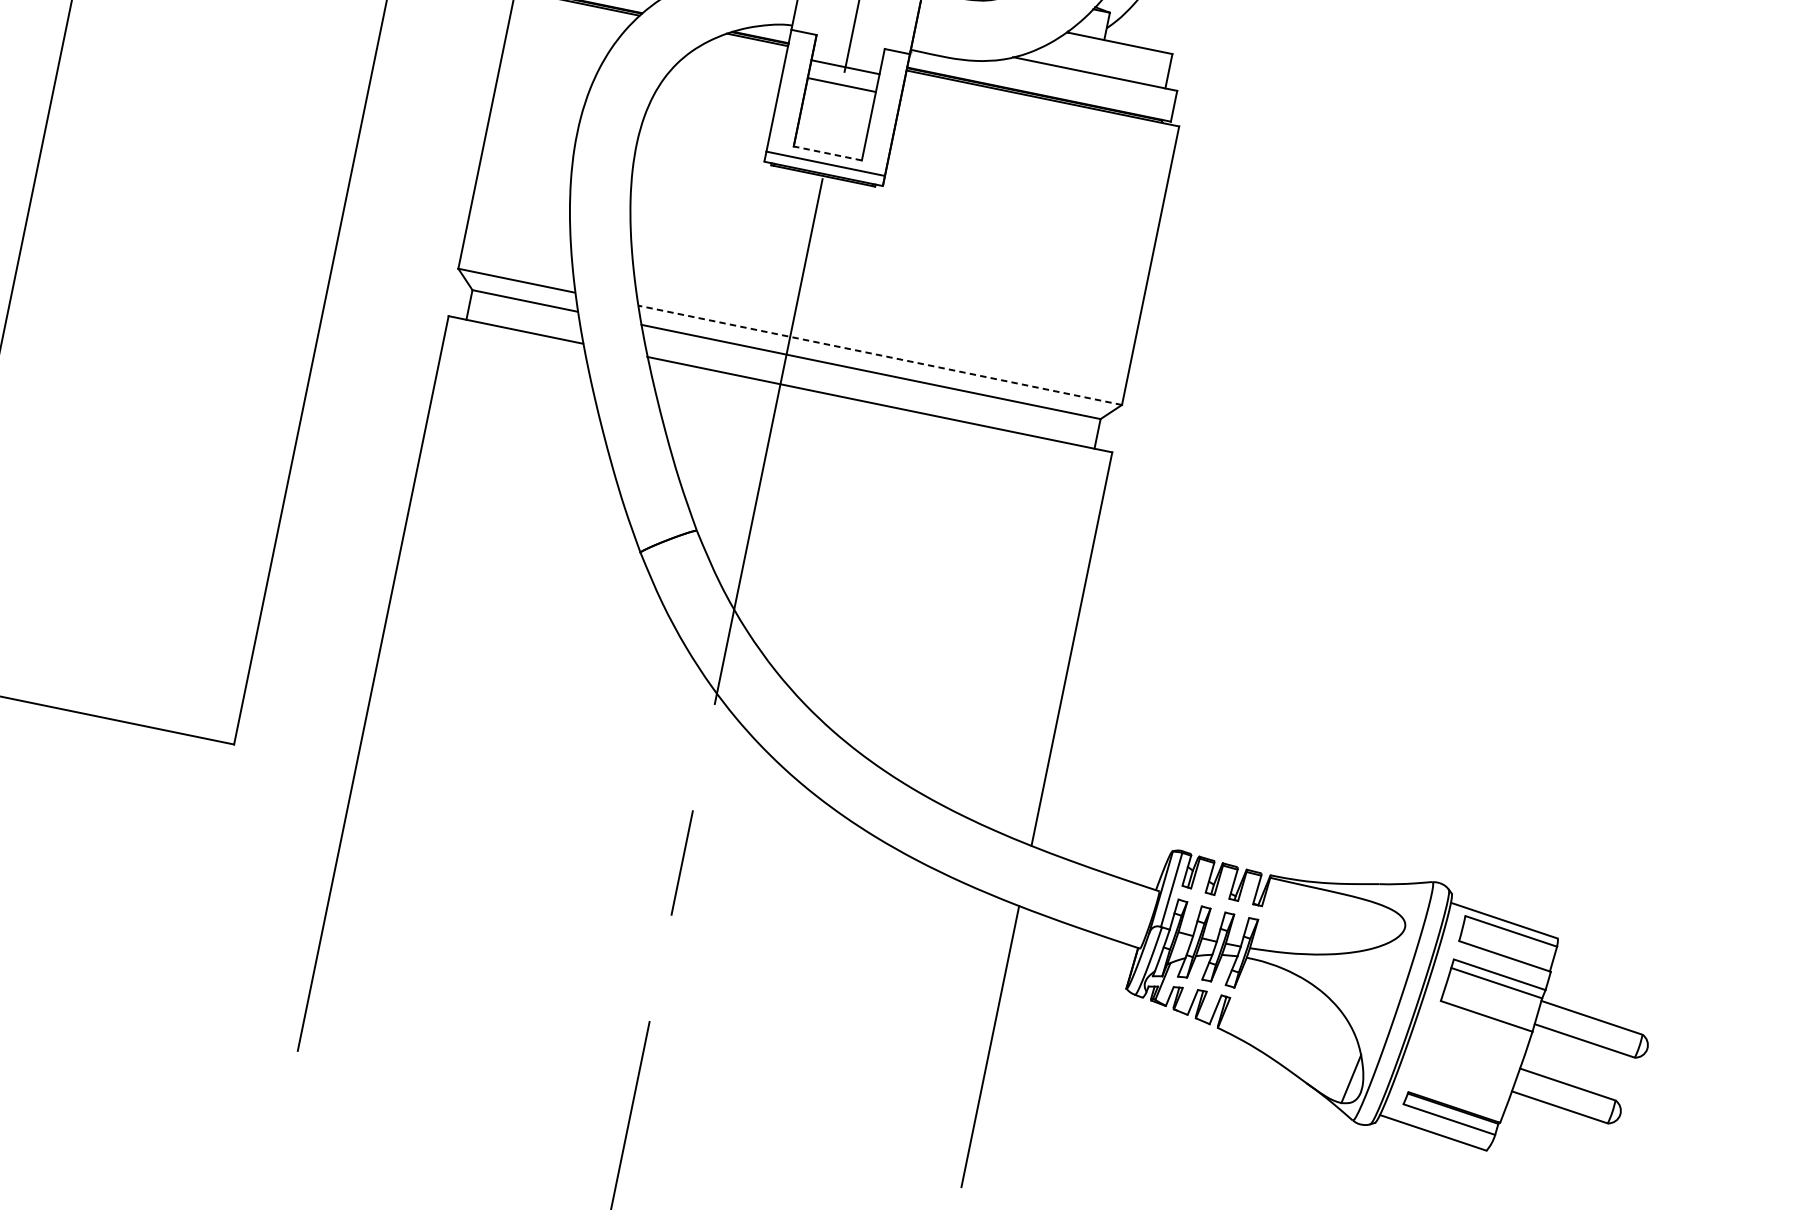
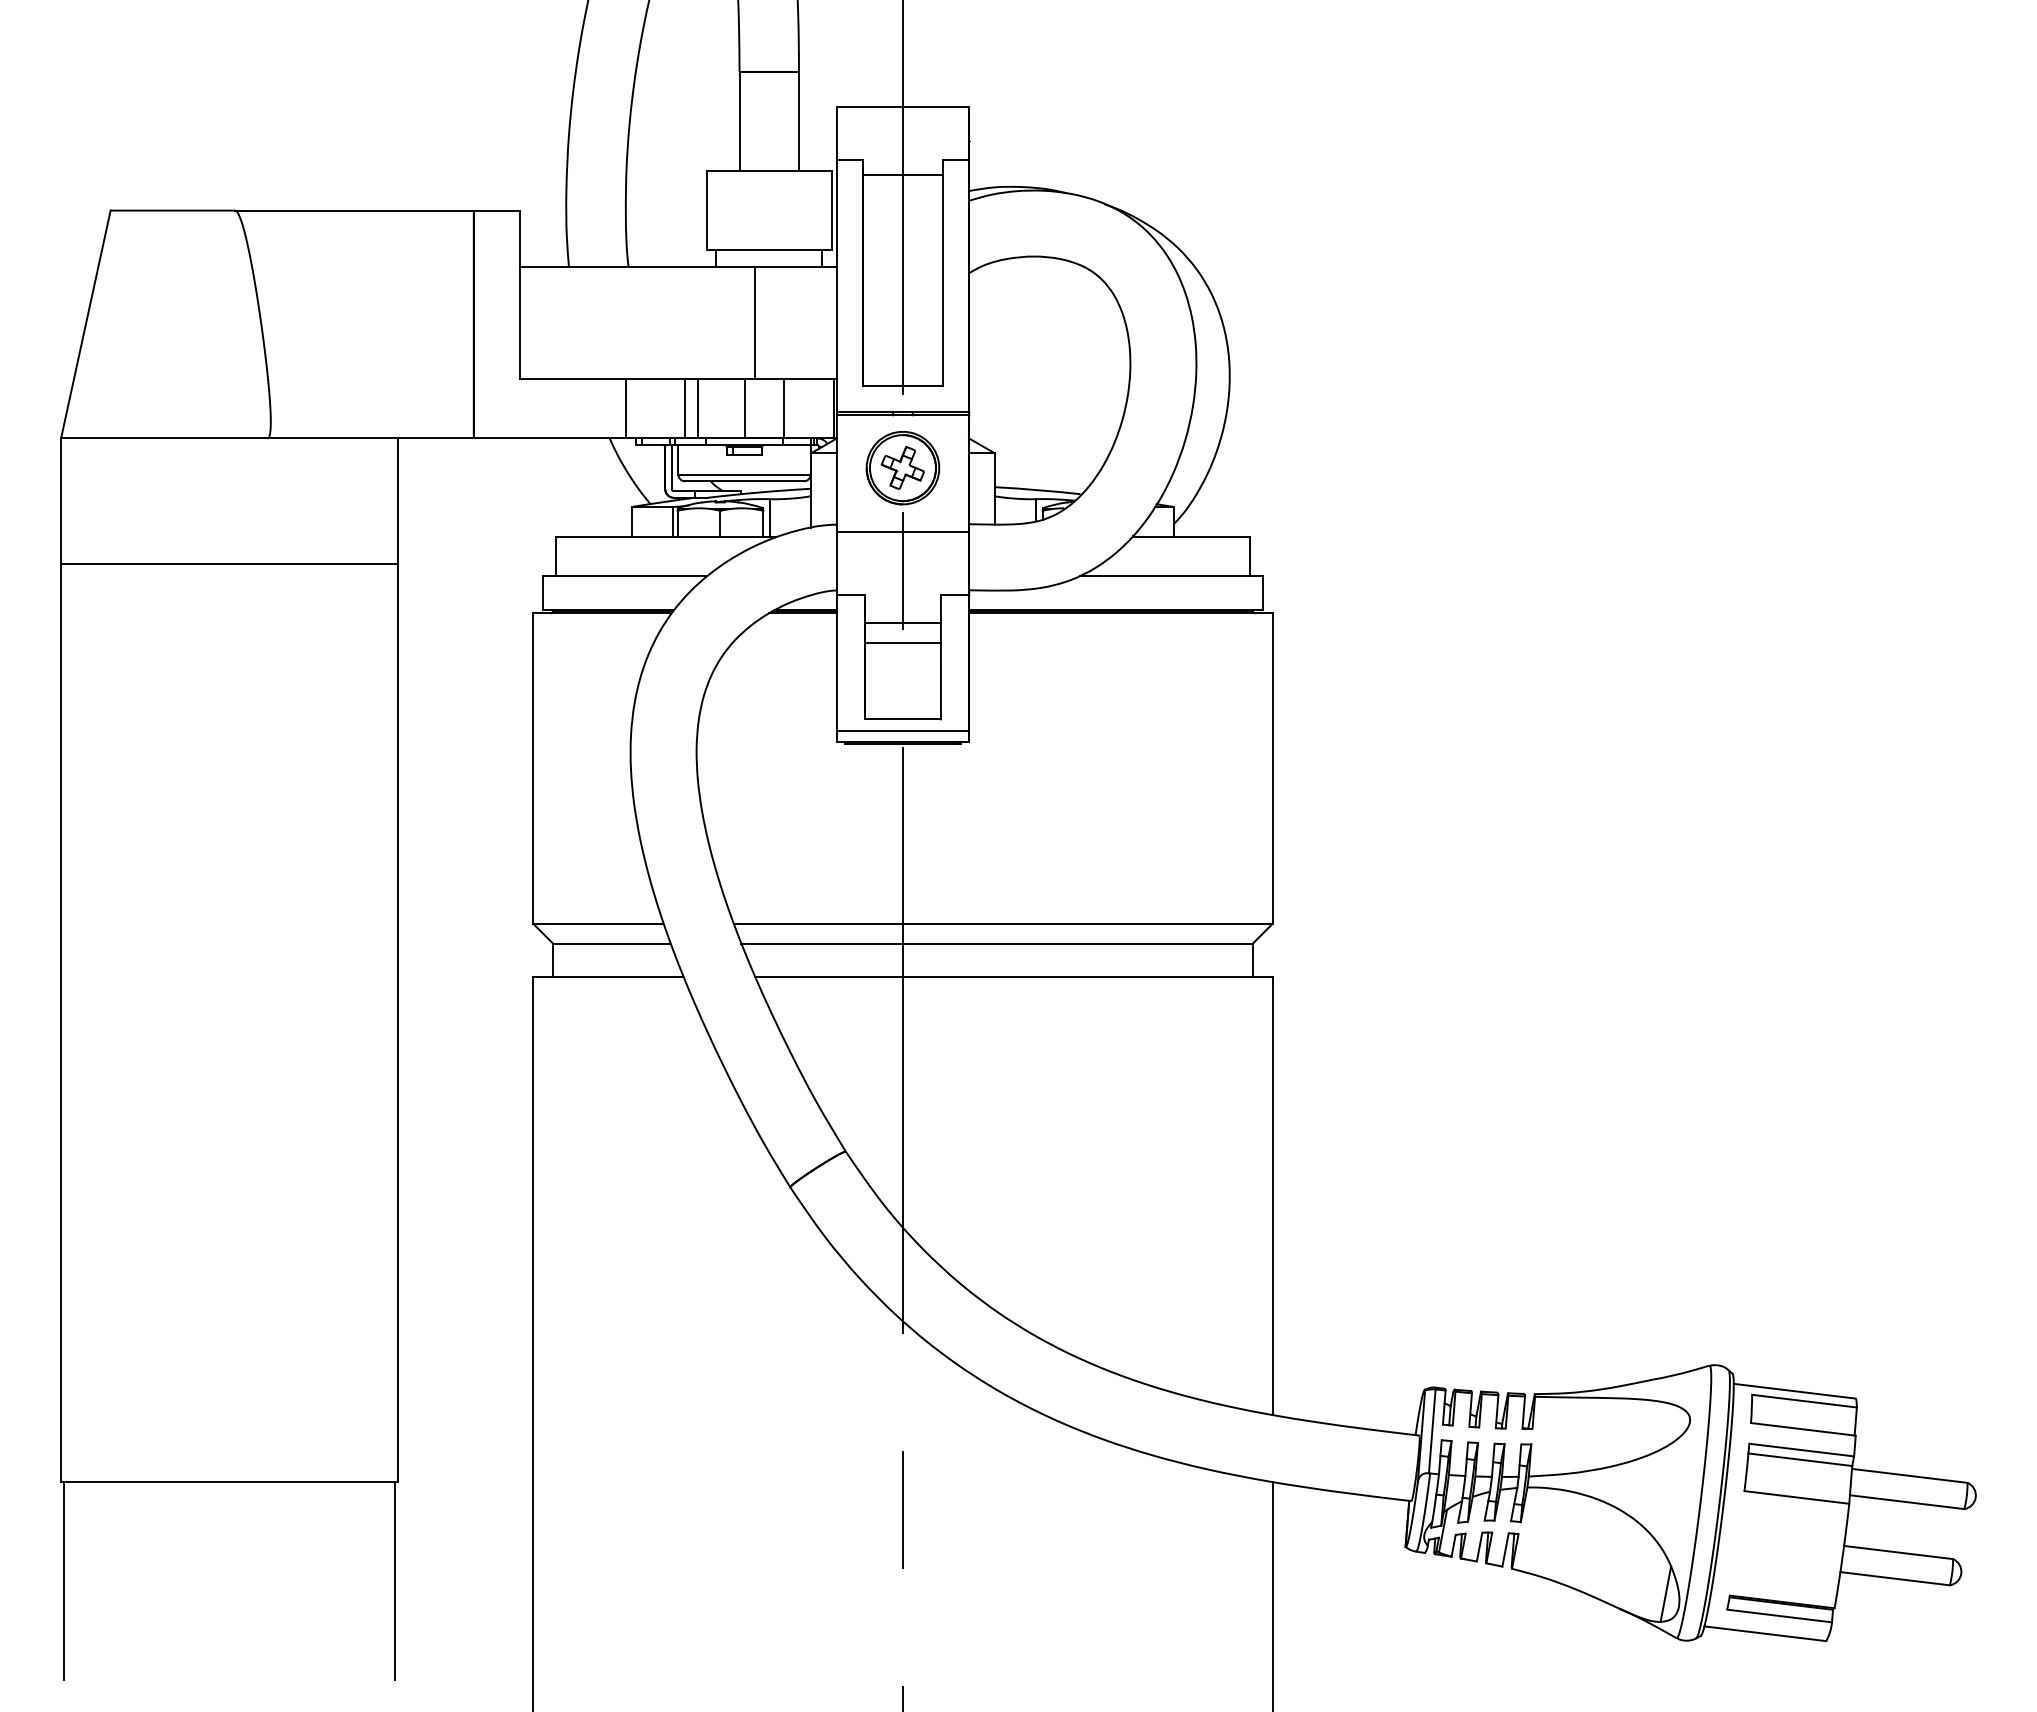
line: (827, 153) -> (902, 719), dashed -> solid
line: (880, 355) -> (1003, 923), dashed -> solid
line: (212, 832) -> (394, 1580), added

